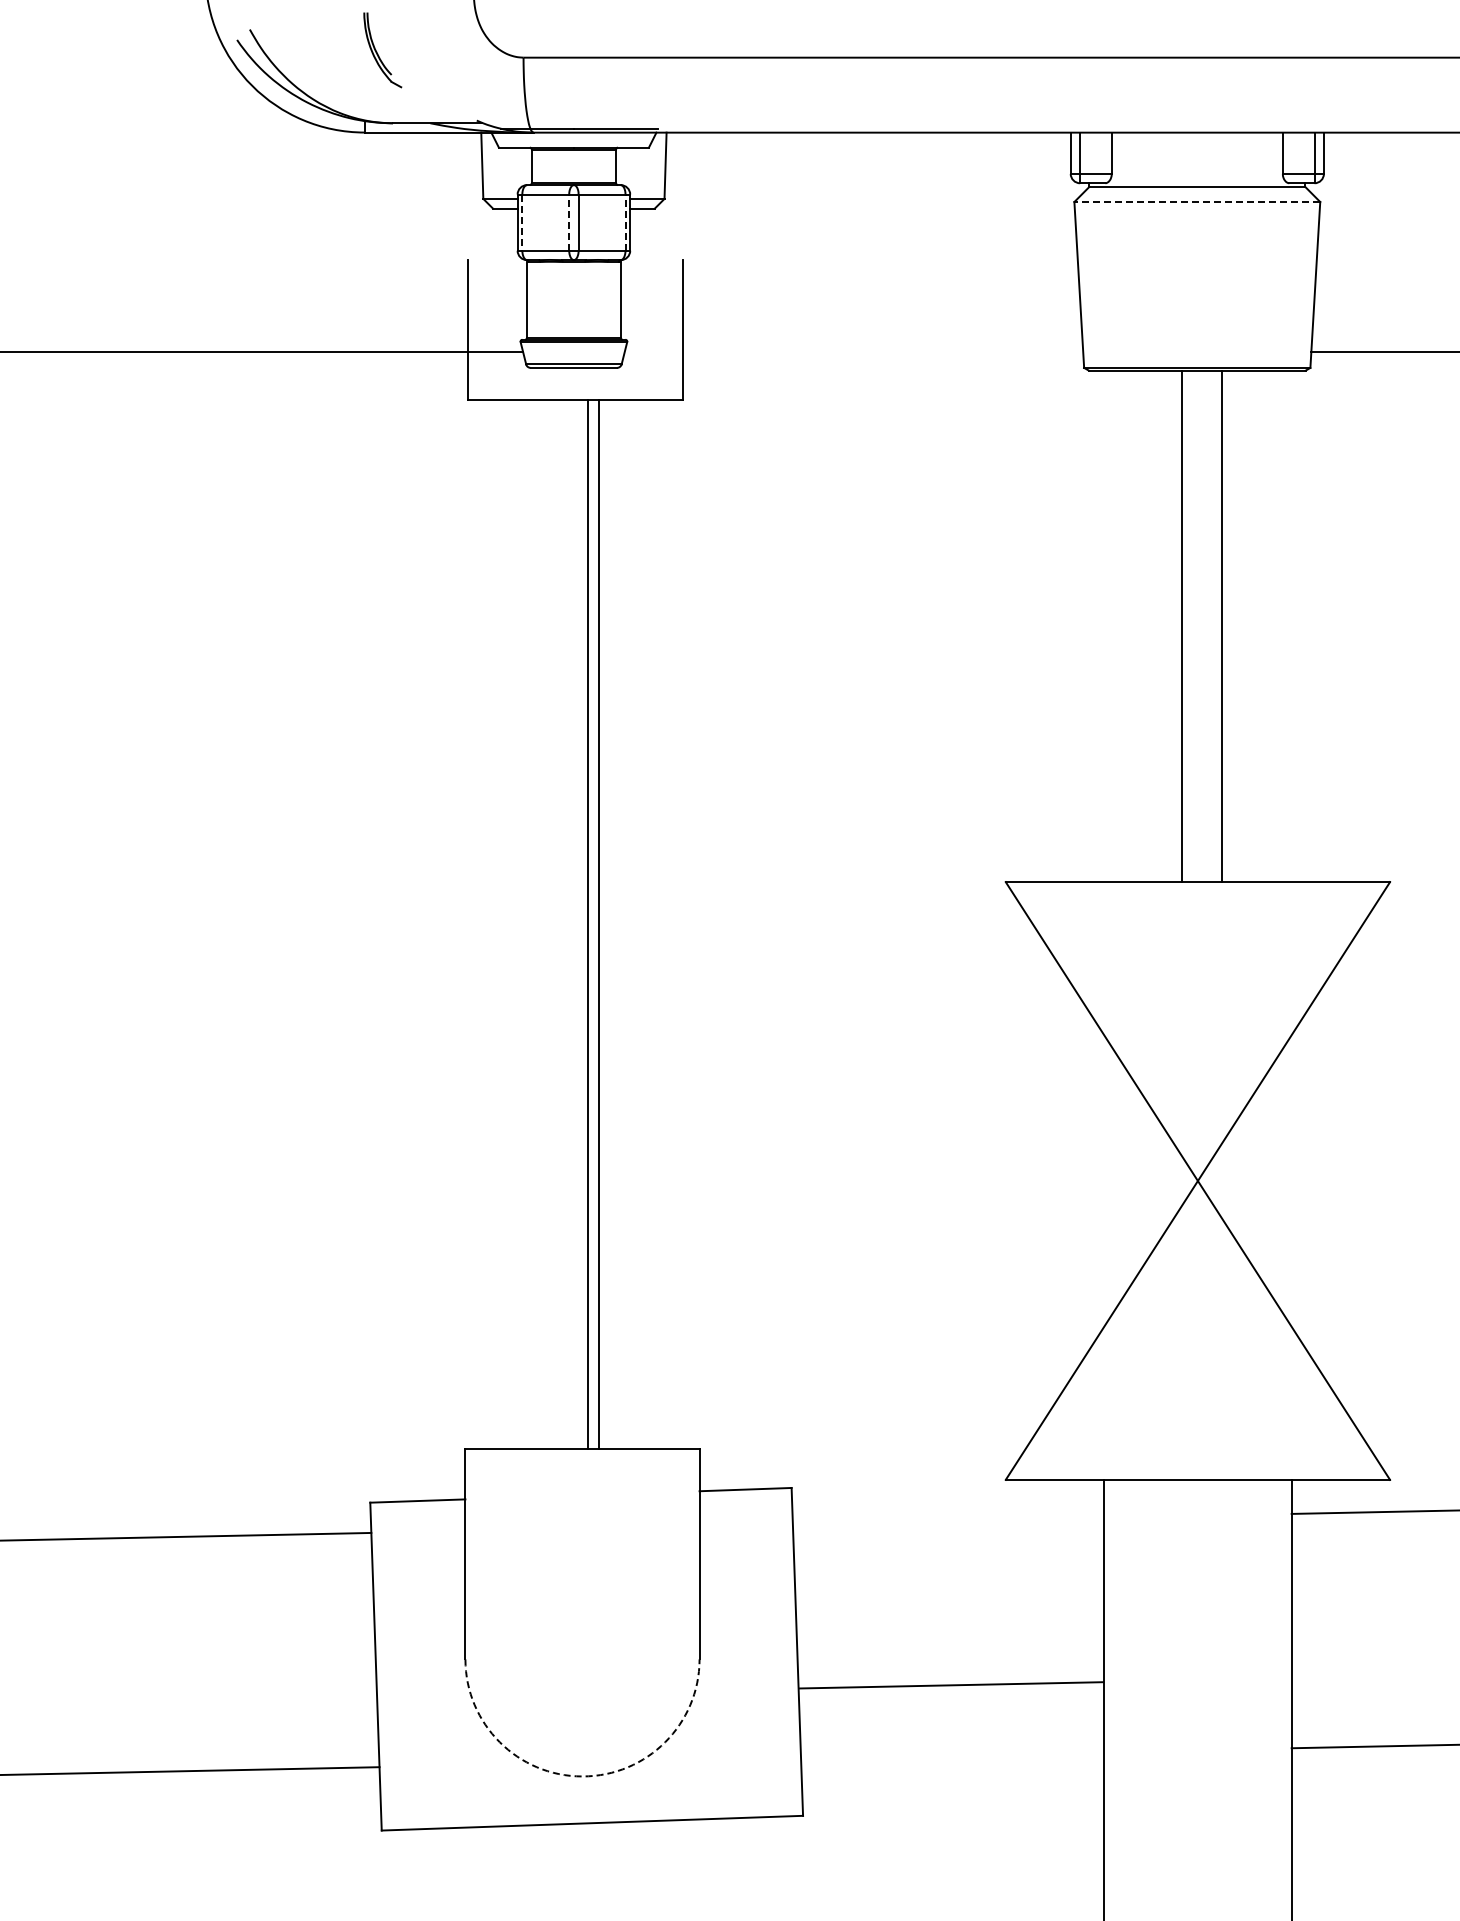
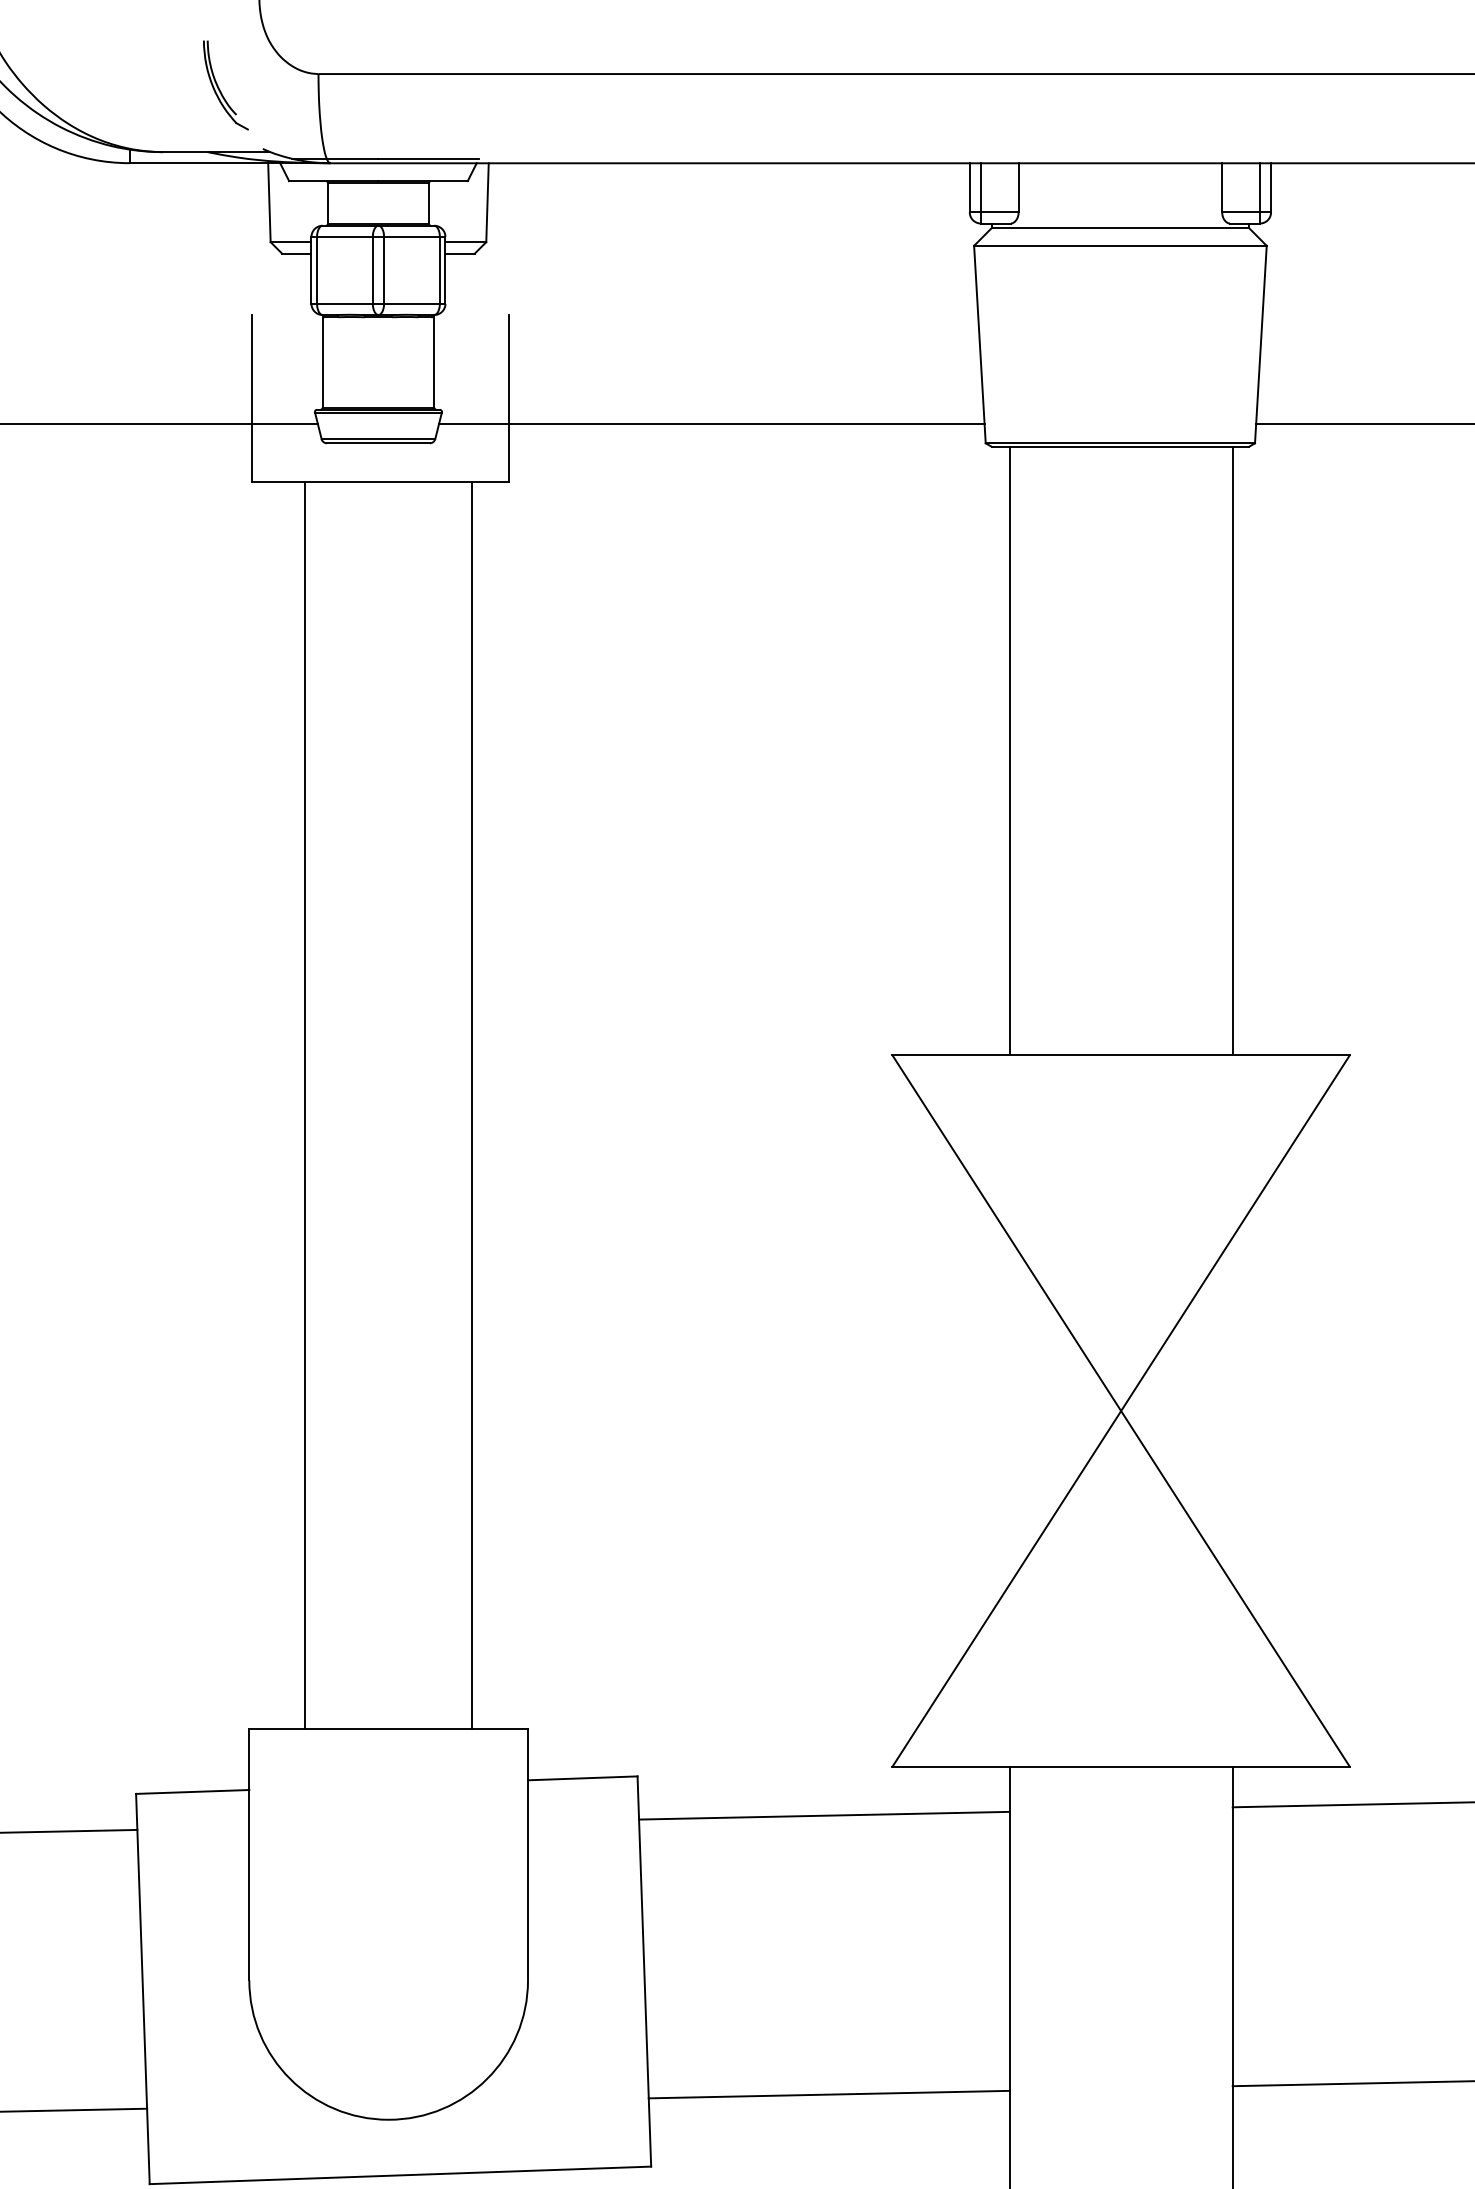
part: (382, 50) -> (225, 85), moved
line: (1197, 202) -> (1120, 246), dashed -> solid
line: (569, 222) -> (373, 270), dashed -> solid
line: (625, 222) -> (439, 270), dashed -> solid
line: (522, 223) -> (317, 271), dashed -> solid
line: (853, 351) -> (711, 423), added
line: (1182, 626) -> (1009, 751), moved
line: (1221, 626) -> (1232, 751), moved
line: (588, 924) -> (305, 1105), moved
line: (598, 924) -> (471, 1105), moved
line: (948, 1520) -> (824, 1815), added
line: (951, 1685) -> (829, 2094), moved
arc: (582, 1776) -> (388, 2119), dashed -> solid

